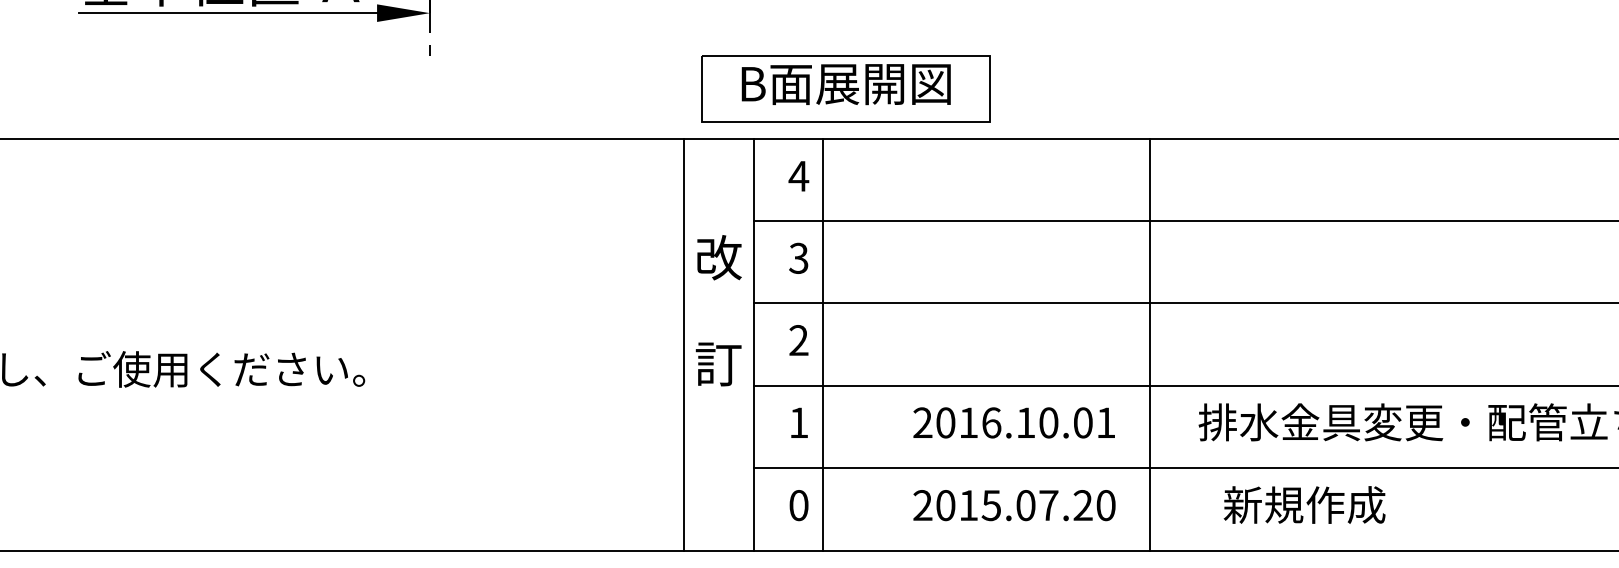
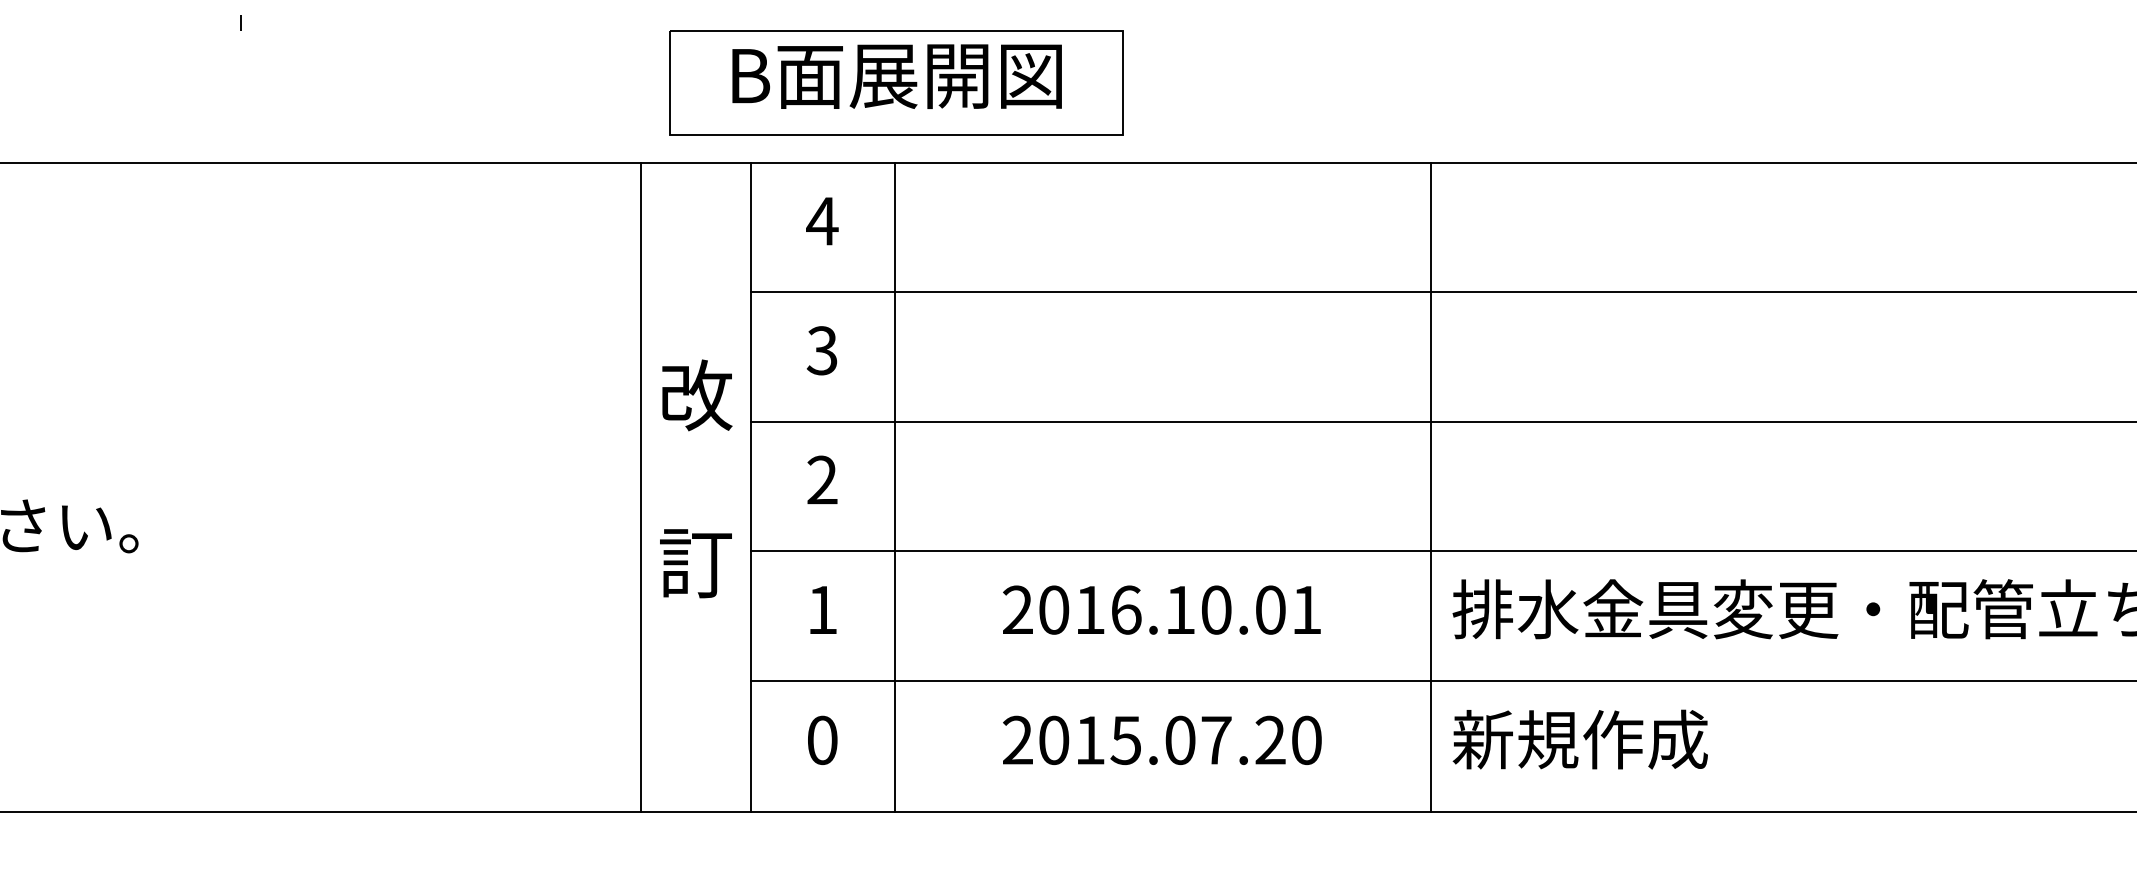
text: (718, 310) -> (695, 478), moved
line: (822, 344) -> (894, 486), moved
line: (1149, 344) -> (1430, 486), moved
text: (1304, 504) -> (1580, 738), moved

